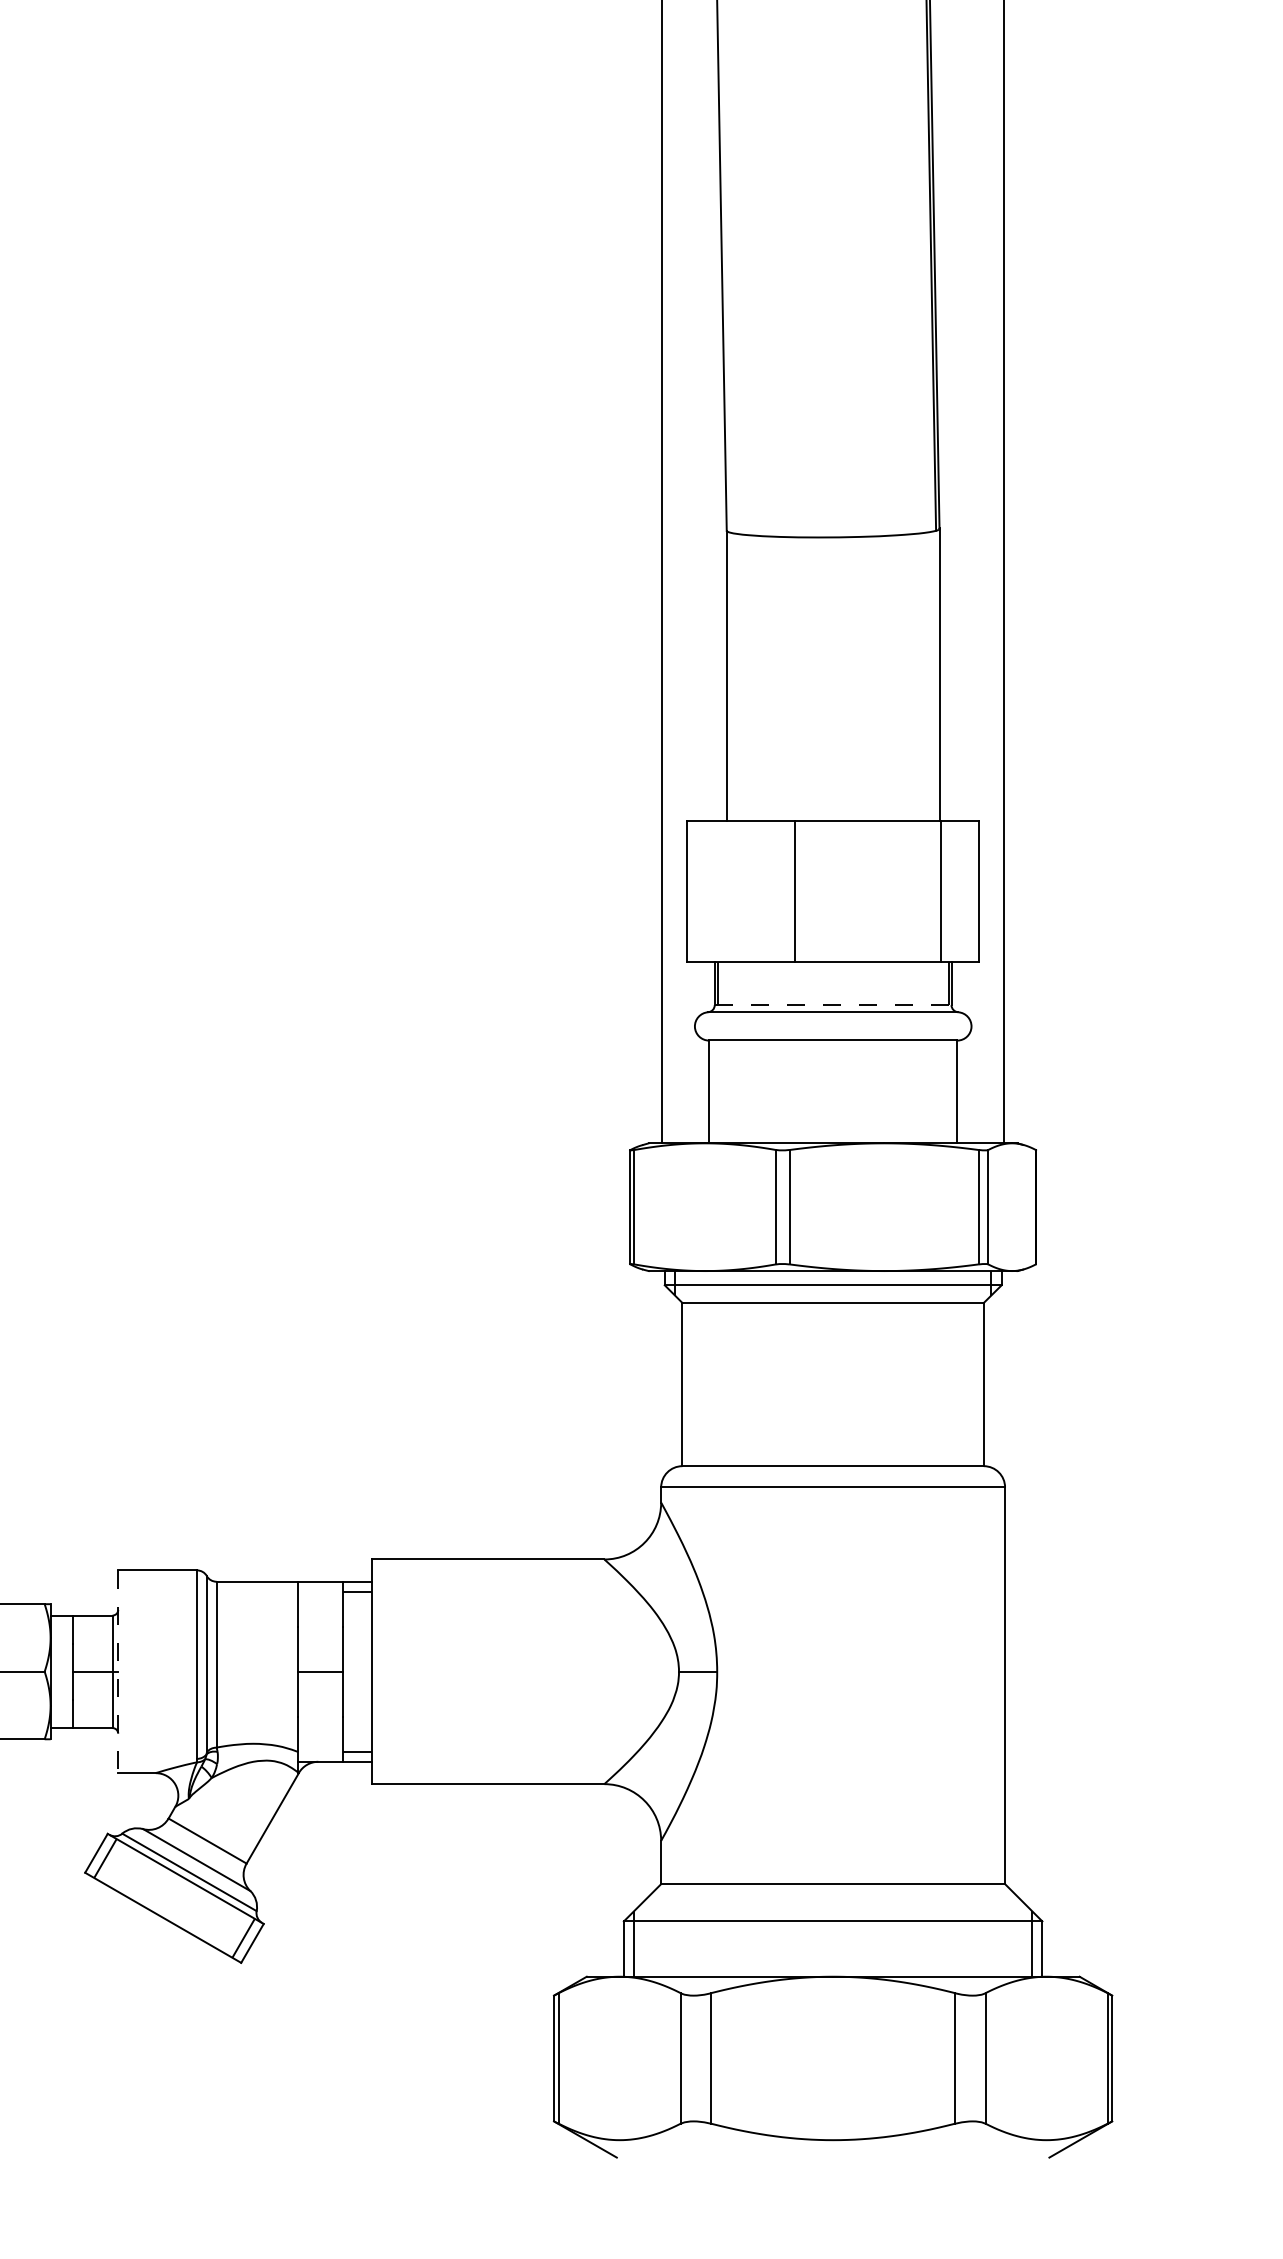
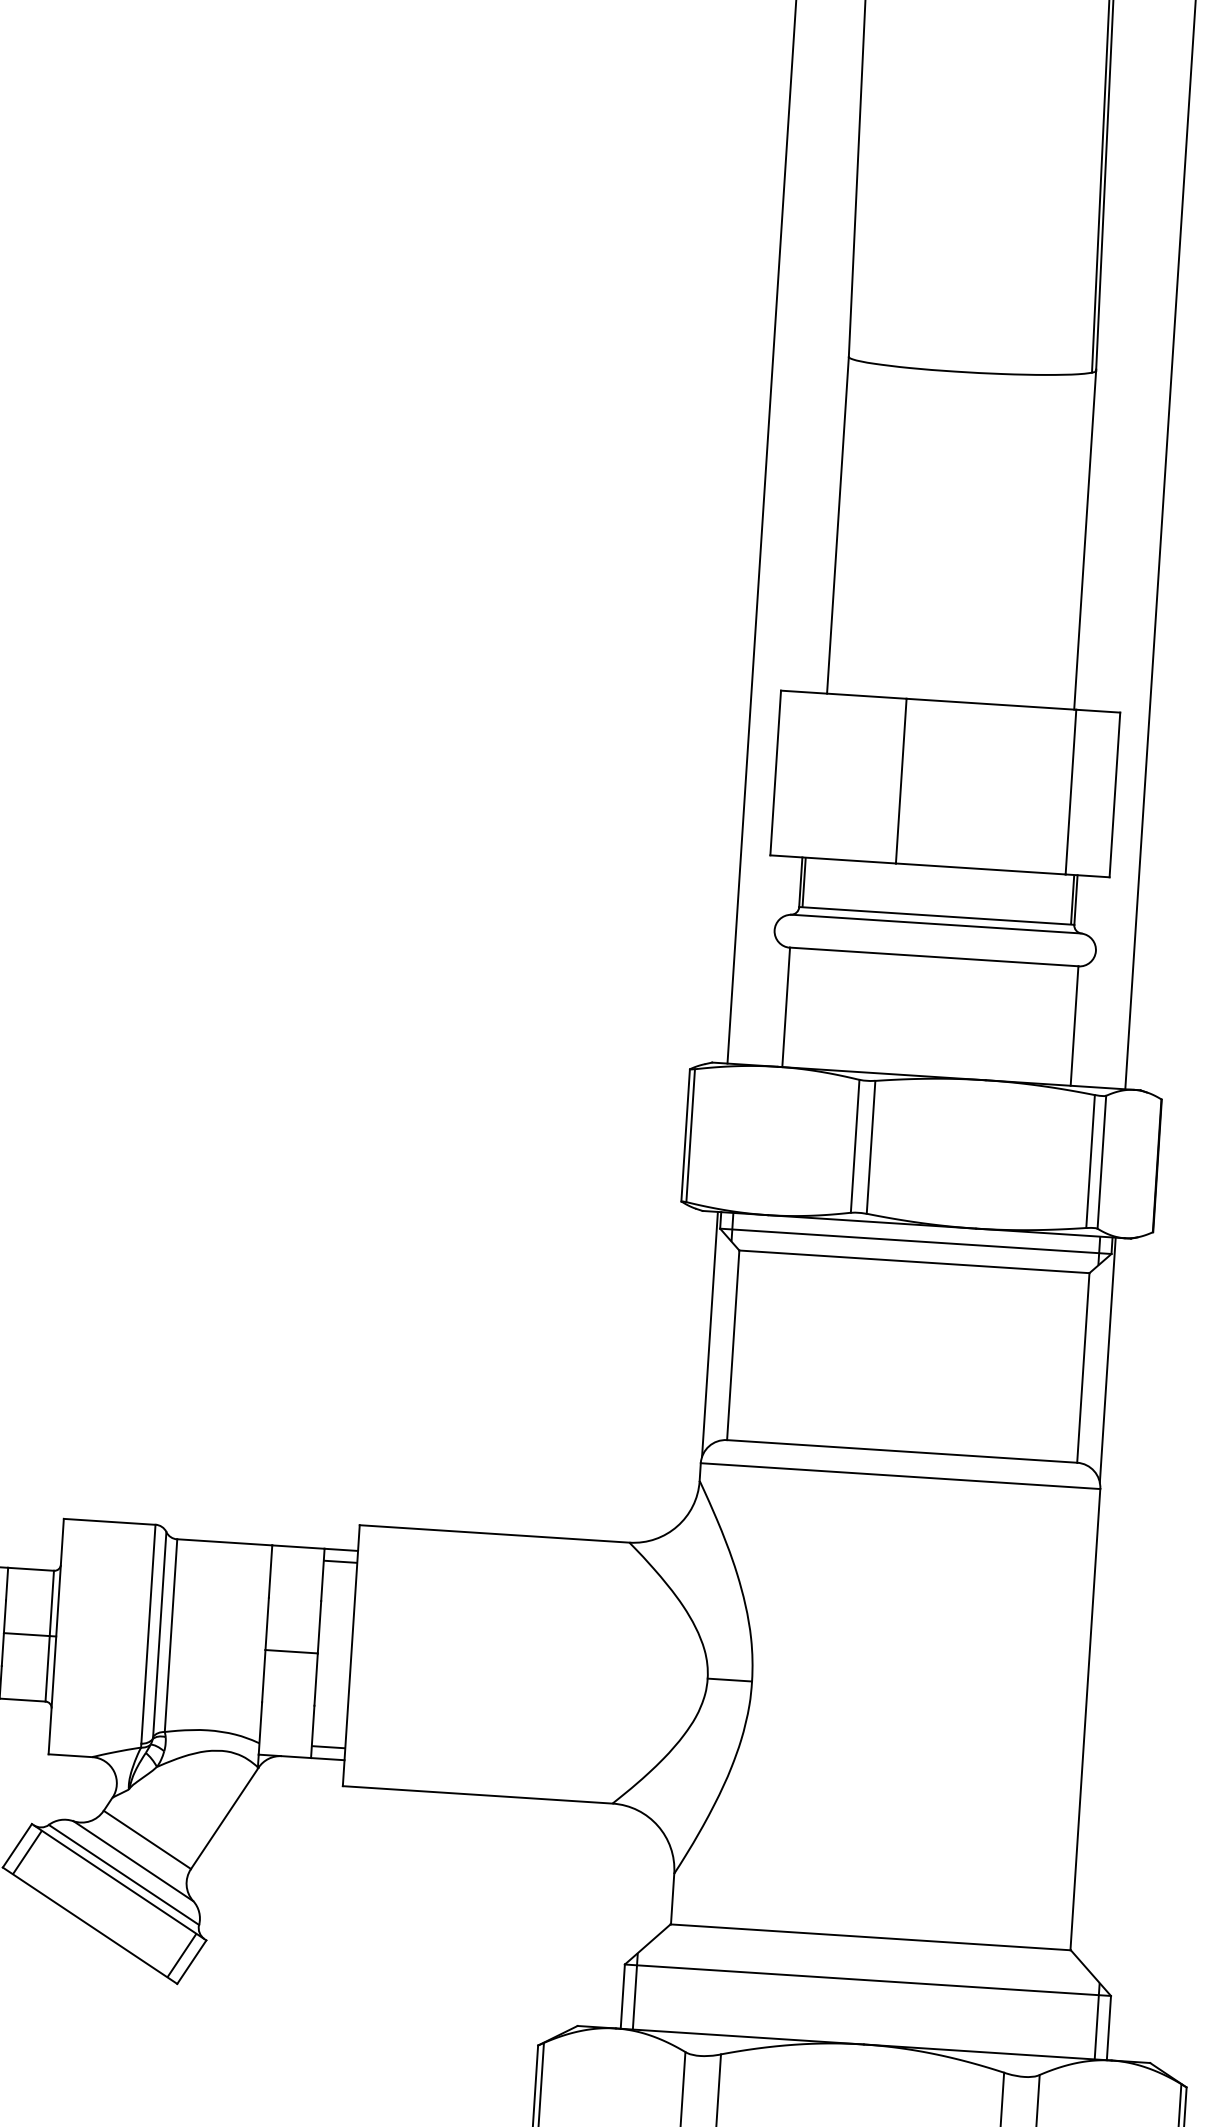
line: (833, 1005) -> (937, 916), dashed -> solid
line: (661, 1376) -> (709, 1334), added
line: (1004, 1376) -> (1107, 1360), added
line: (118, 1672) -> (56, 1637), dashed -> solid

